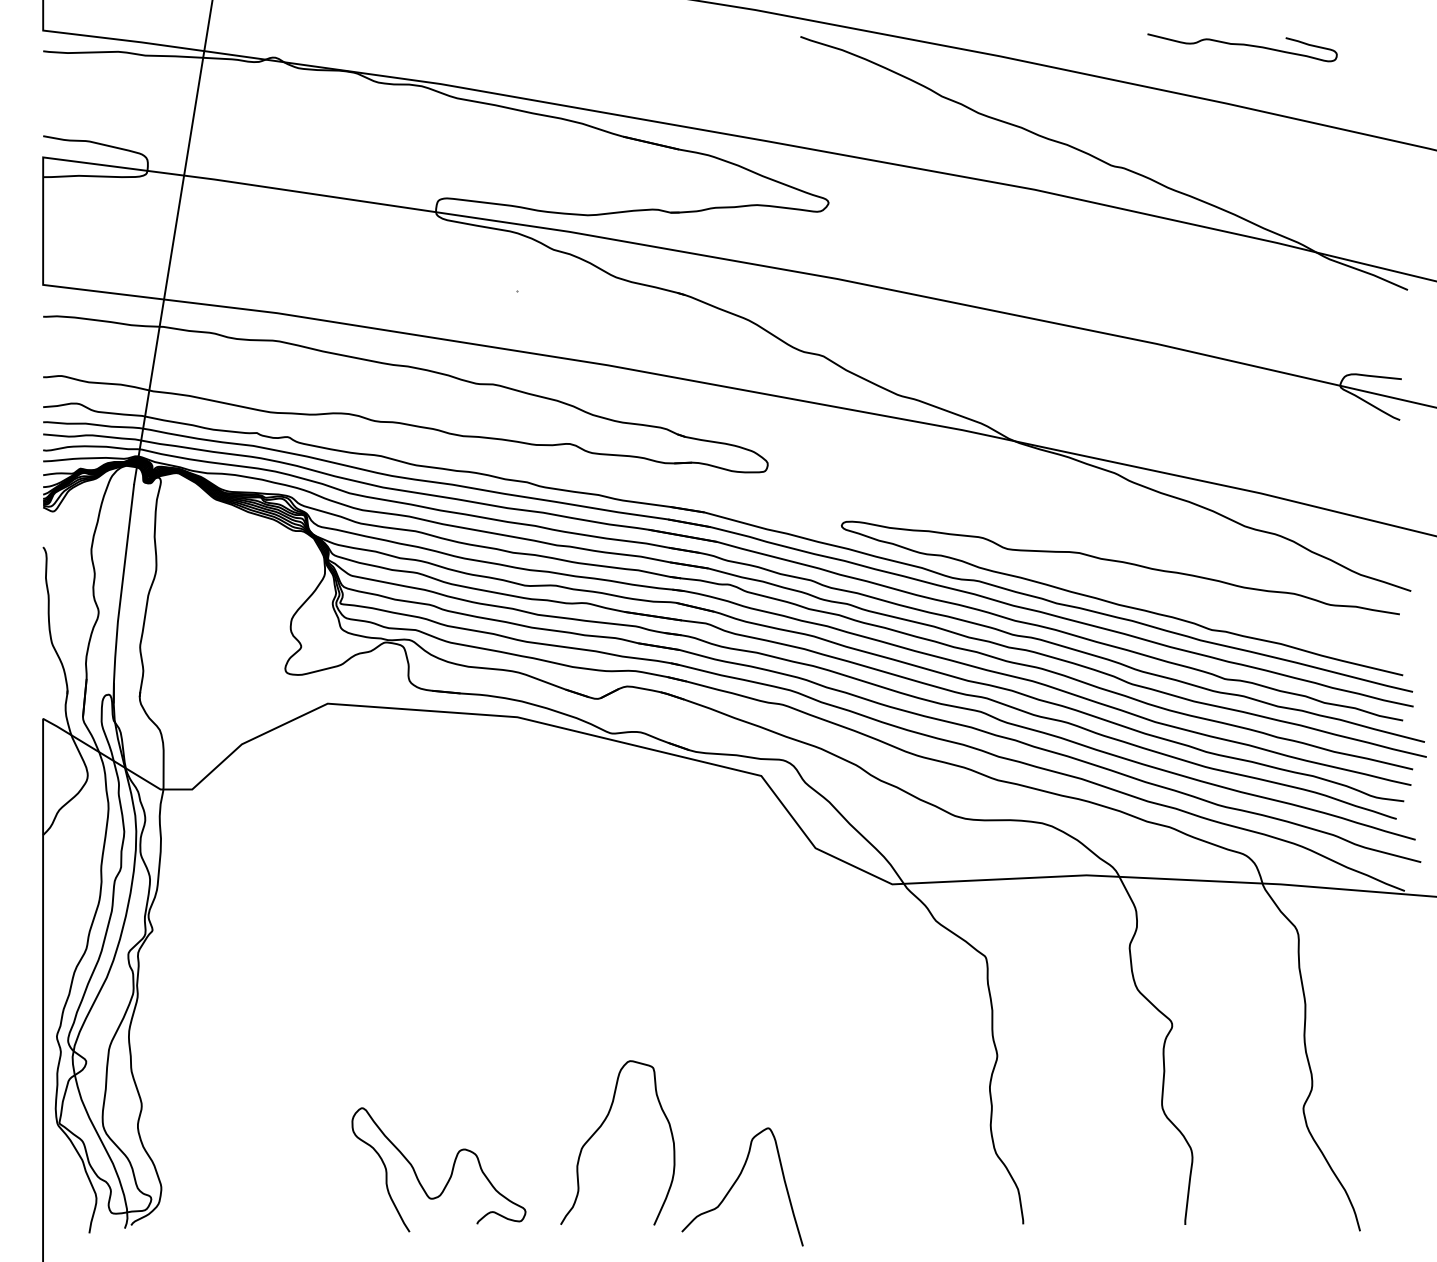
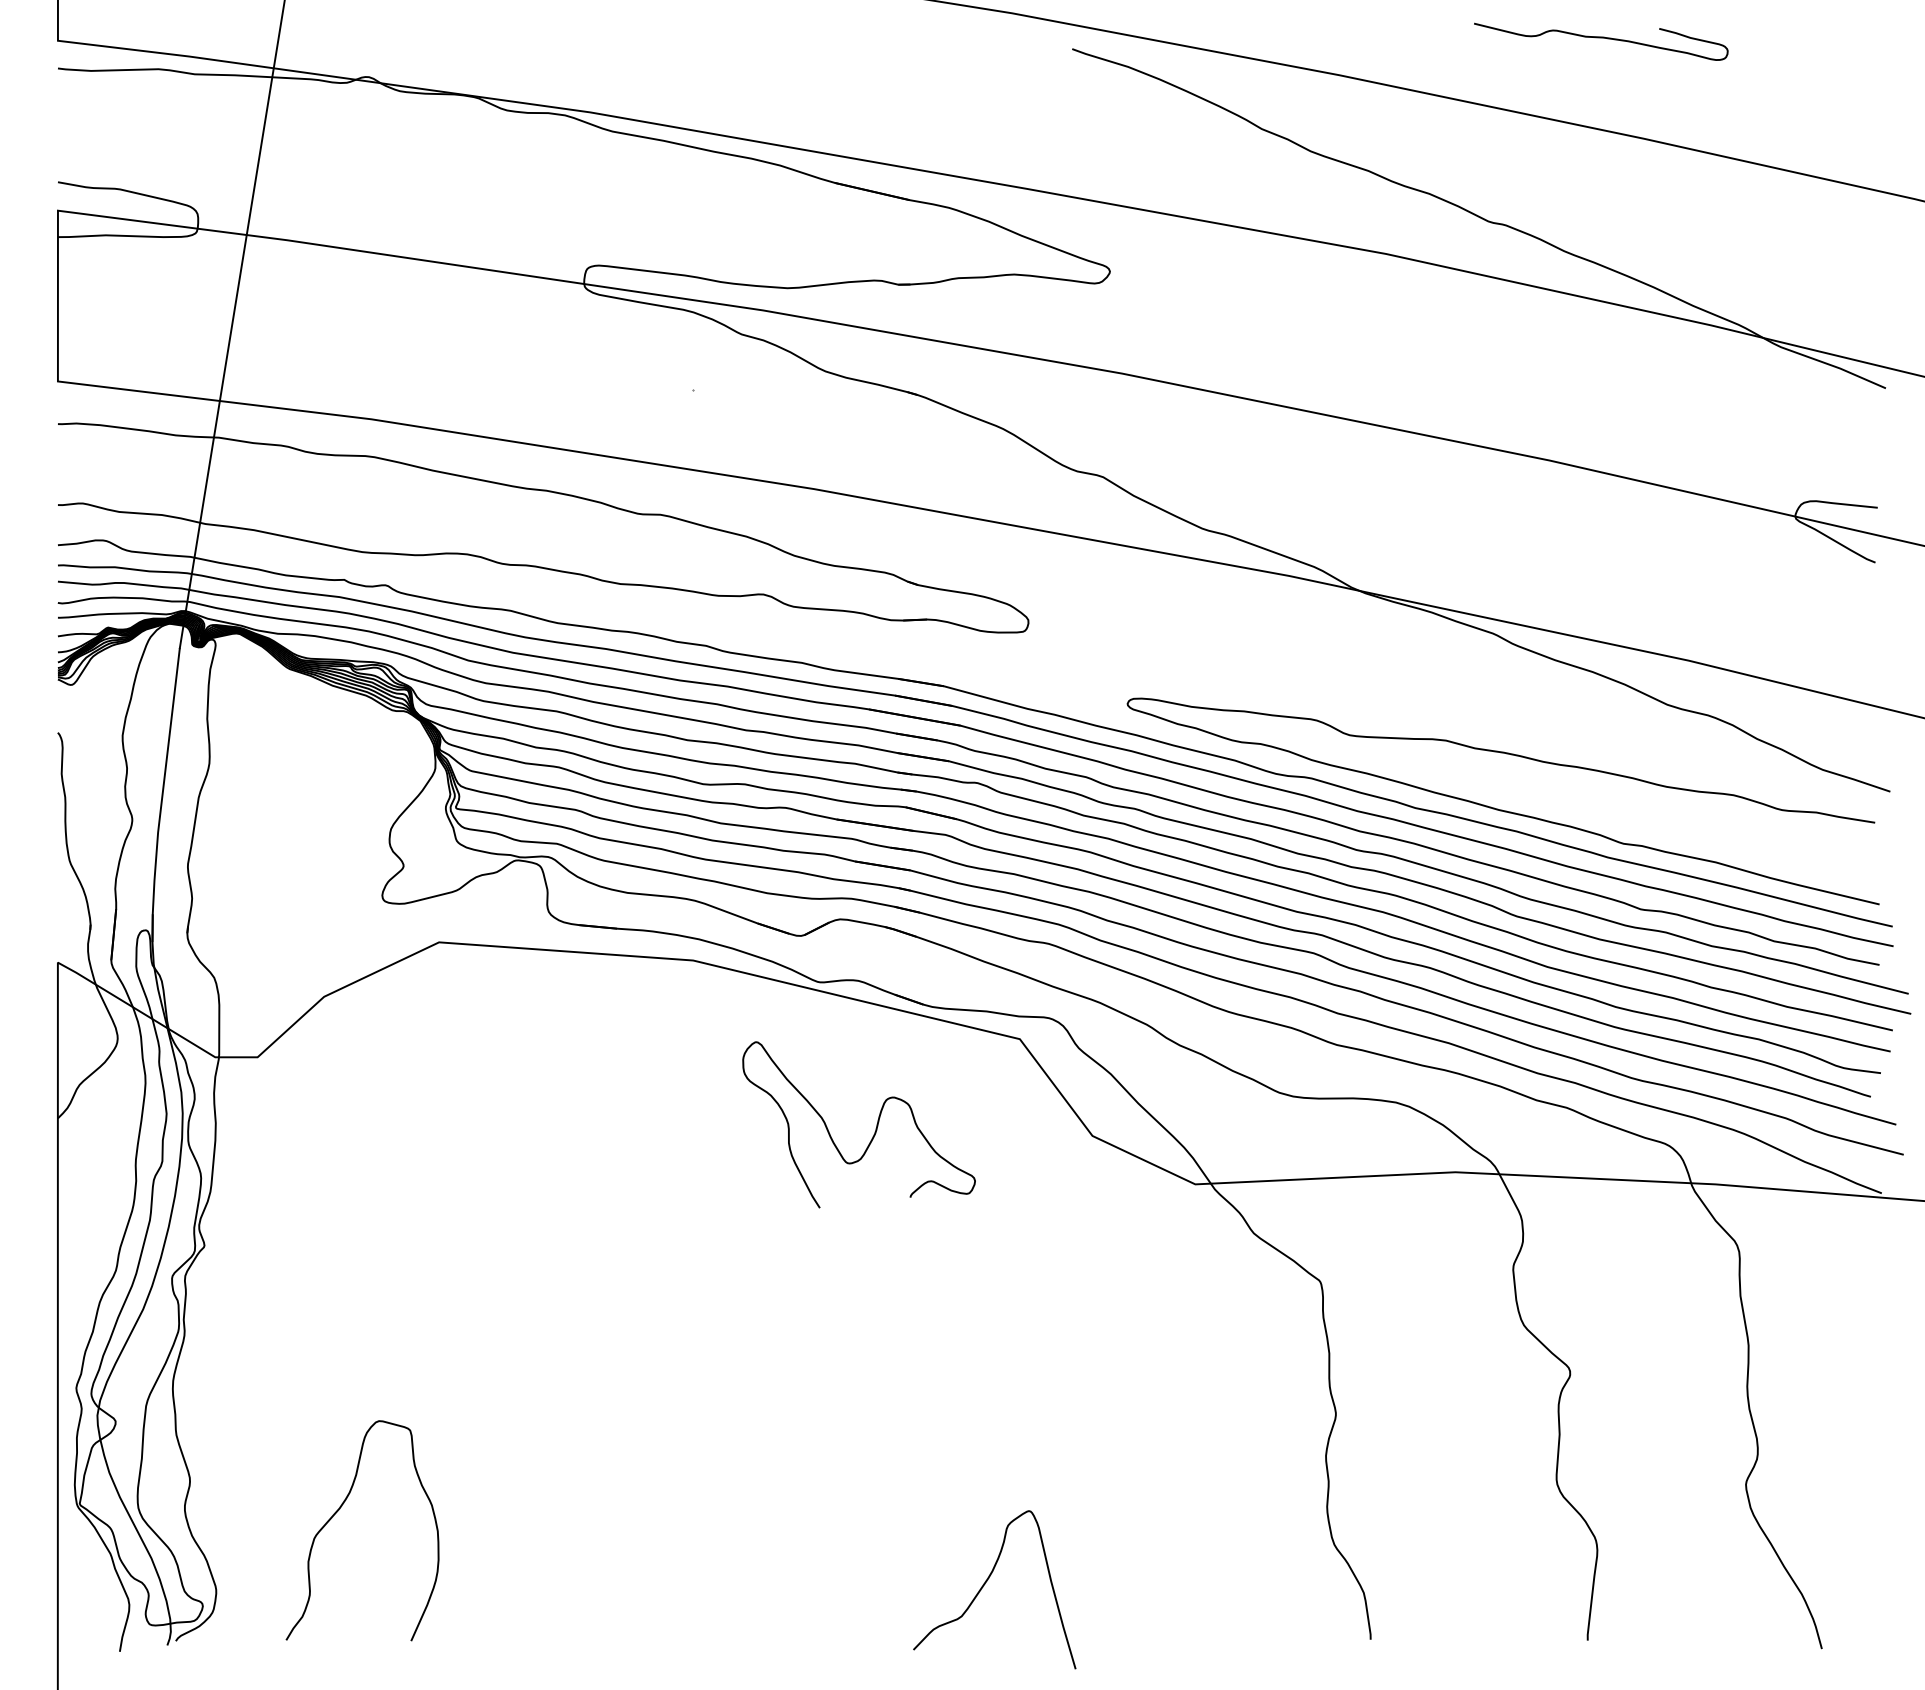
curve: (1242, 45) -> (1601, 38), moved
curve: (600, 1127) -> (339, 1510), moved
curve: (451, 1172) -> (875, 1128), moved

